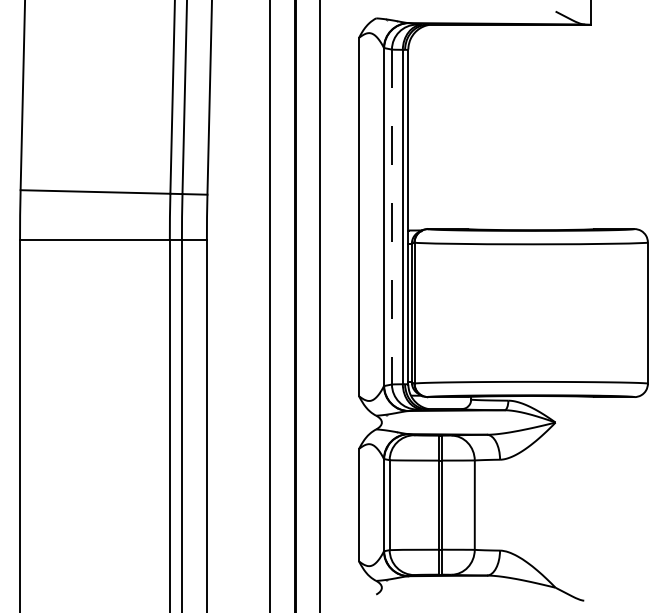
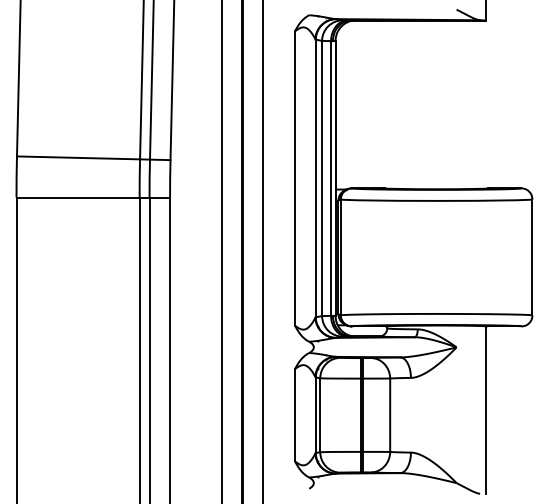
line: (391, 217) -> (321, 178), dashed -> solid
line: (591, 498) -> (486, 409), added

